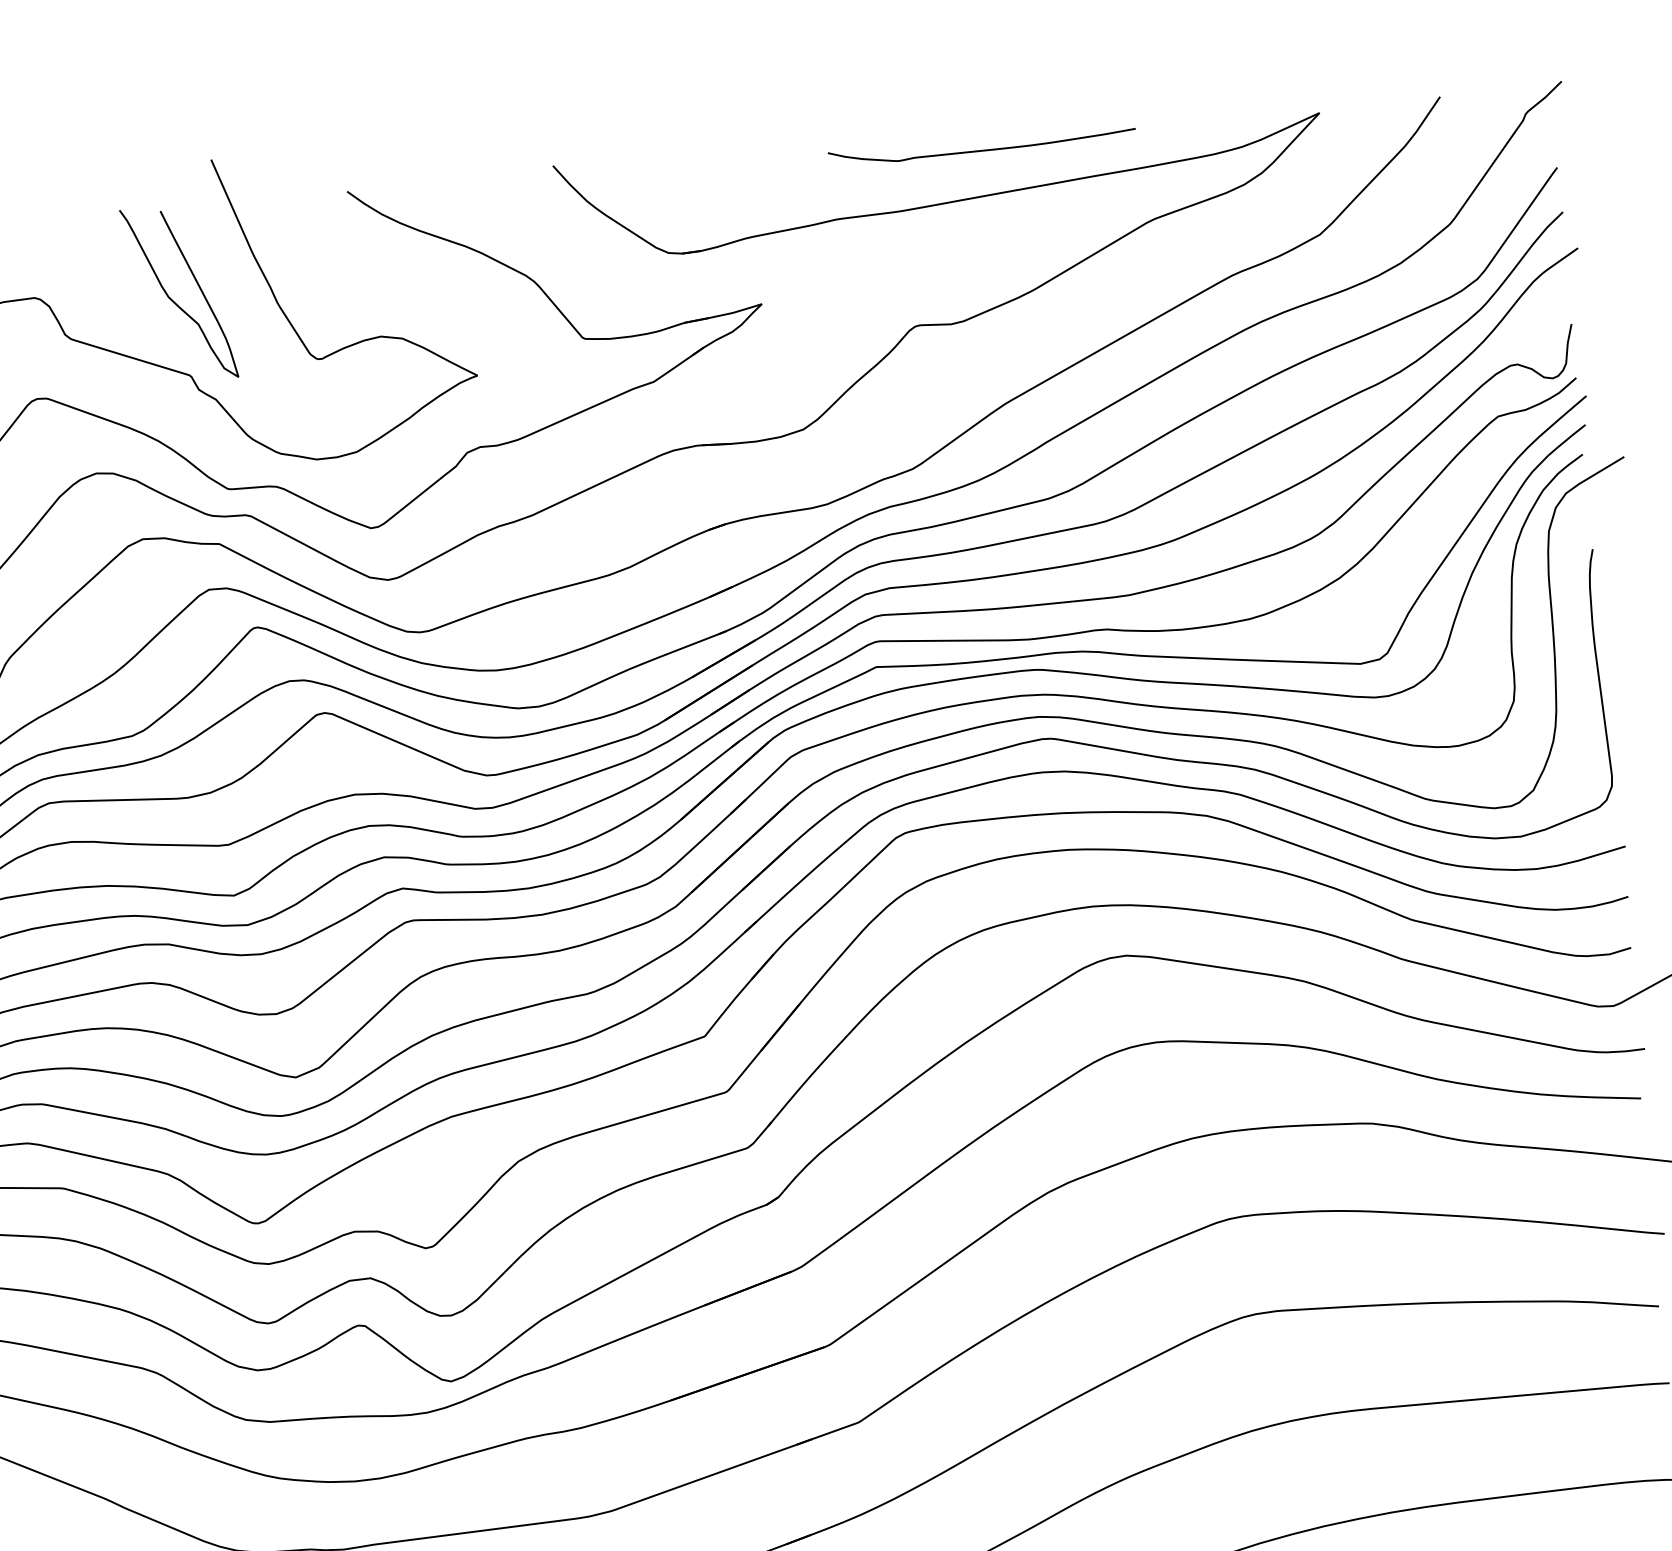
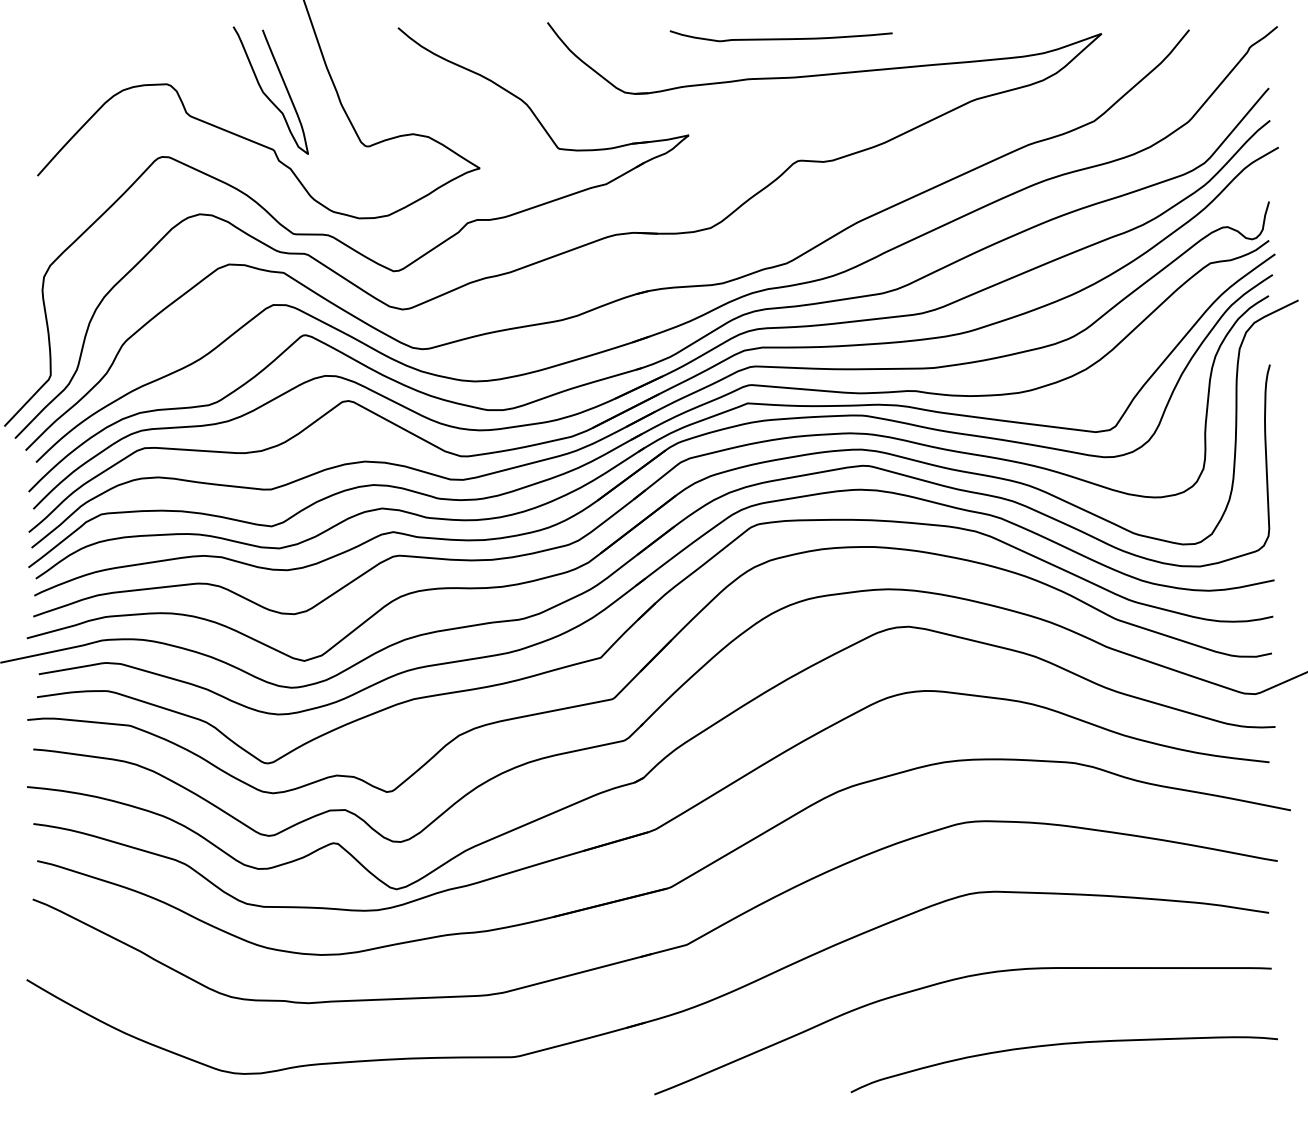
curve: (981, 149) -> (780, 38), moved

